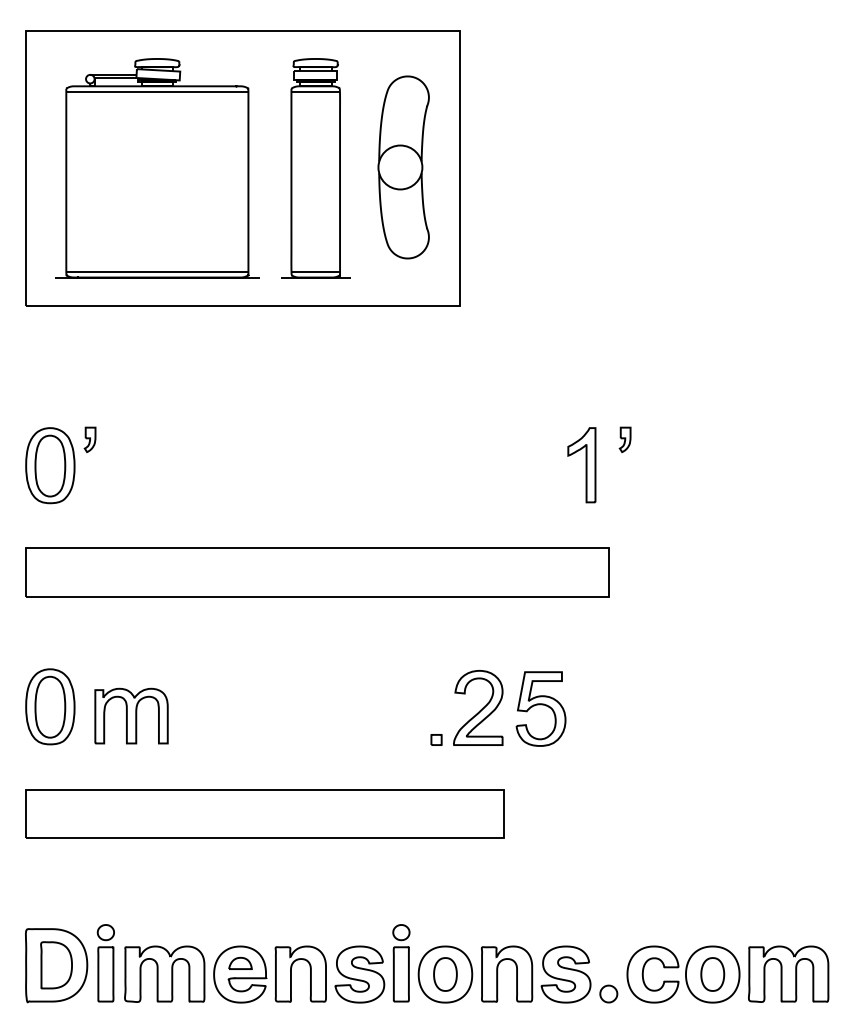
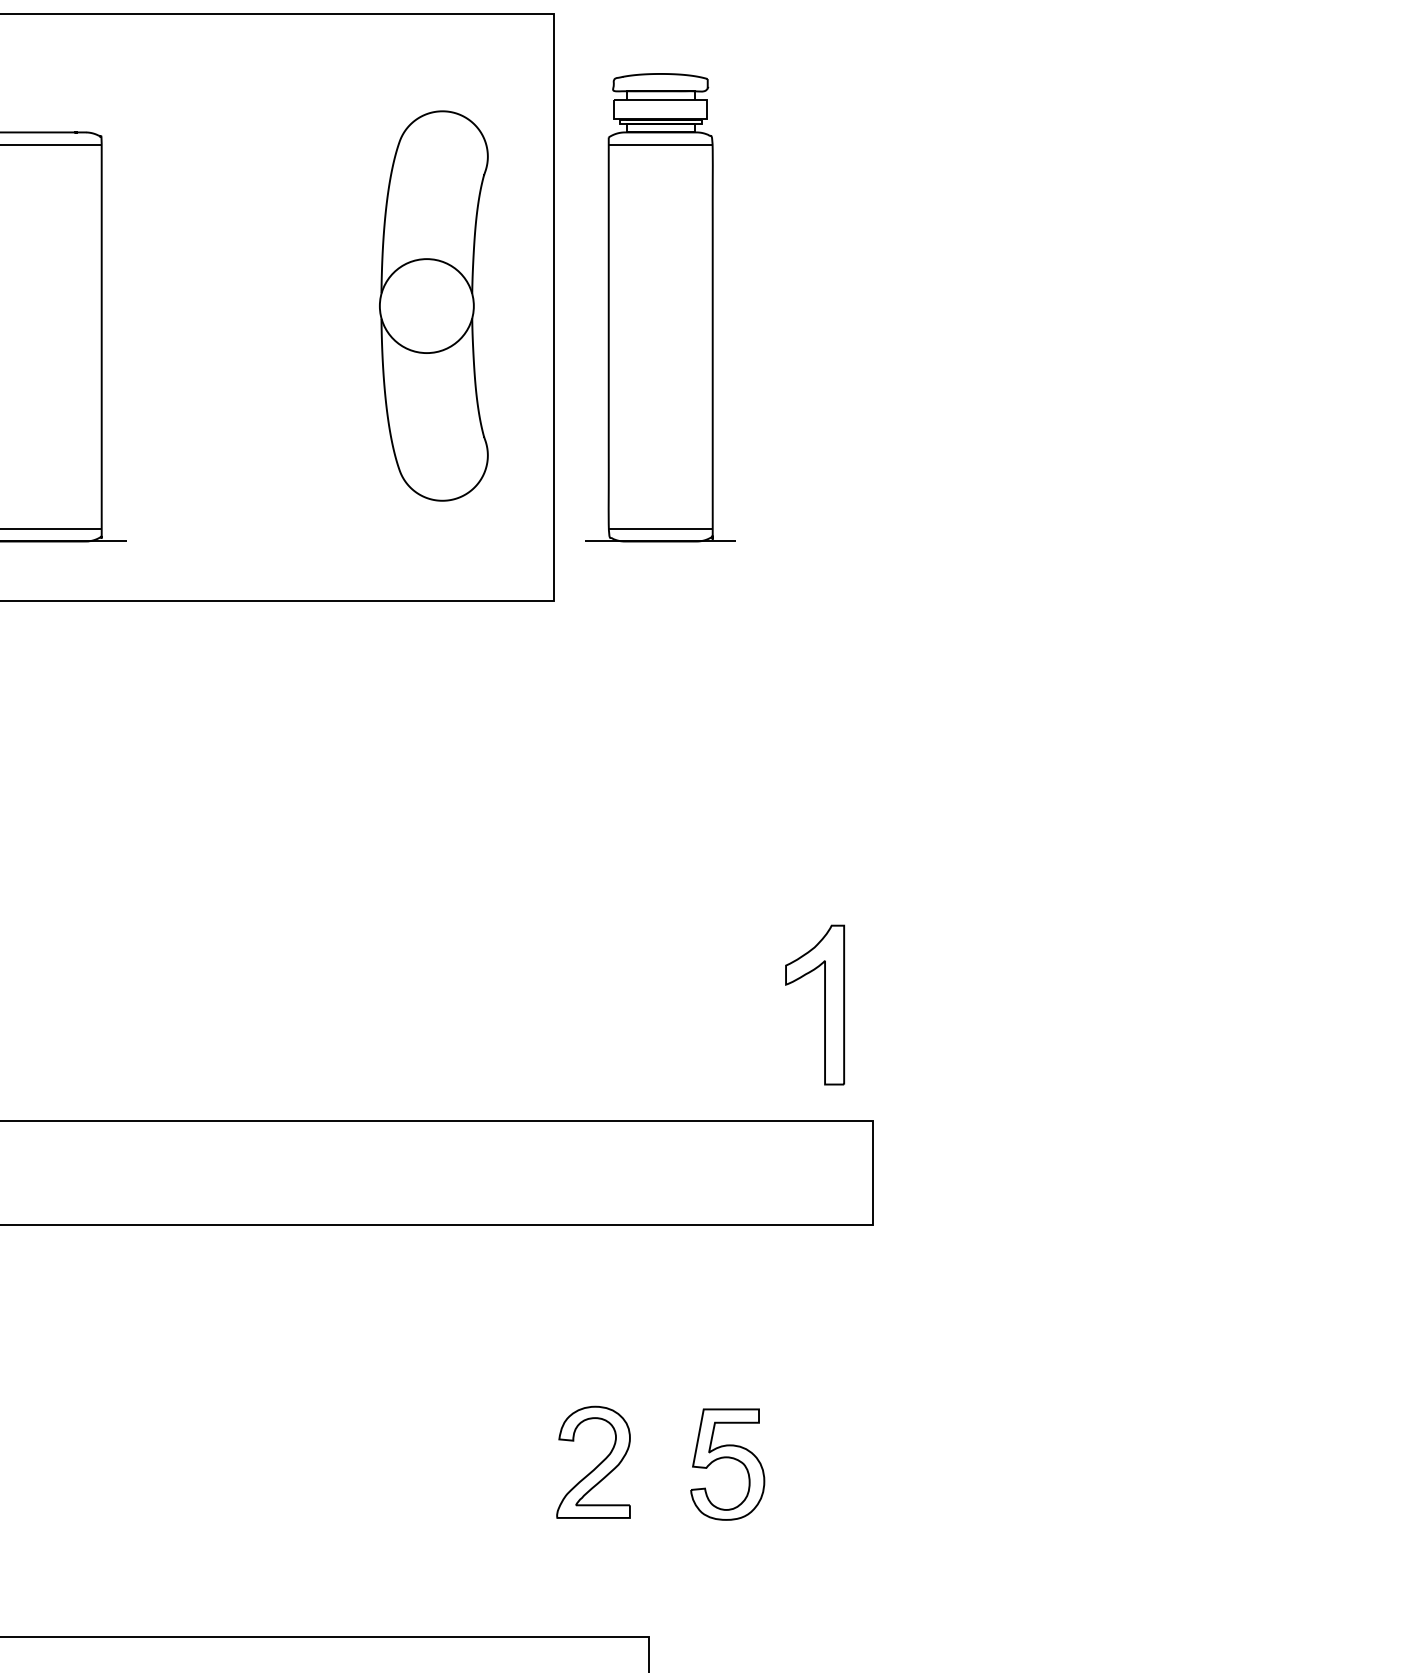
part: (315, 168) -> (660, 308), moved
part: (624, 439) -> (906, 887), removed
part: (581, 465) -> (814, 1005), moved
part: (478, 707) -> (593, 1461), size x0.7
part: (540, 708) -> (726, 1463), size x0.7
part: (436, 739) -> (504, 1529), removed

